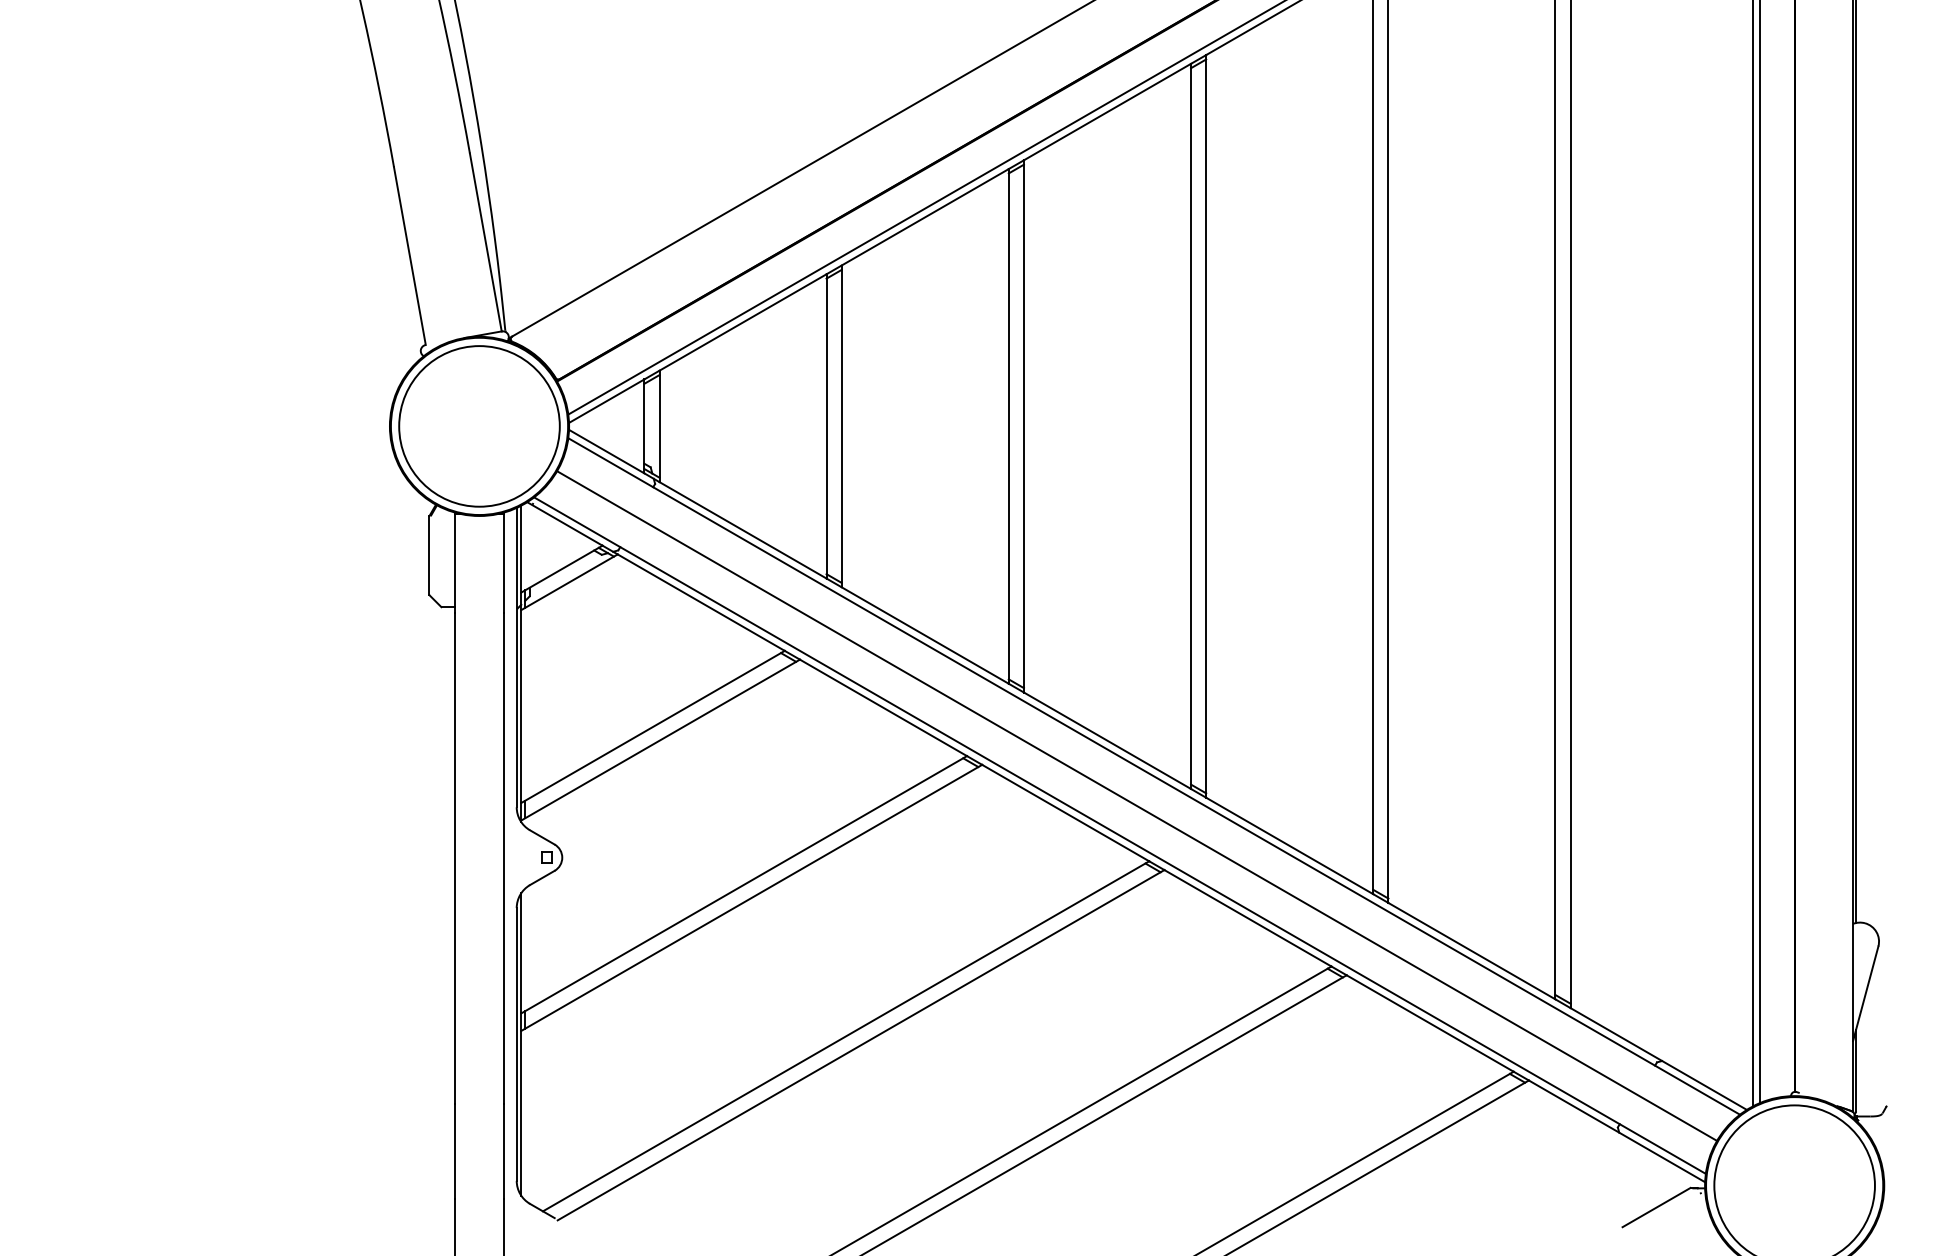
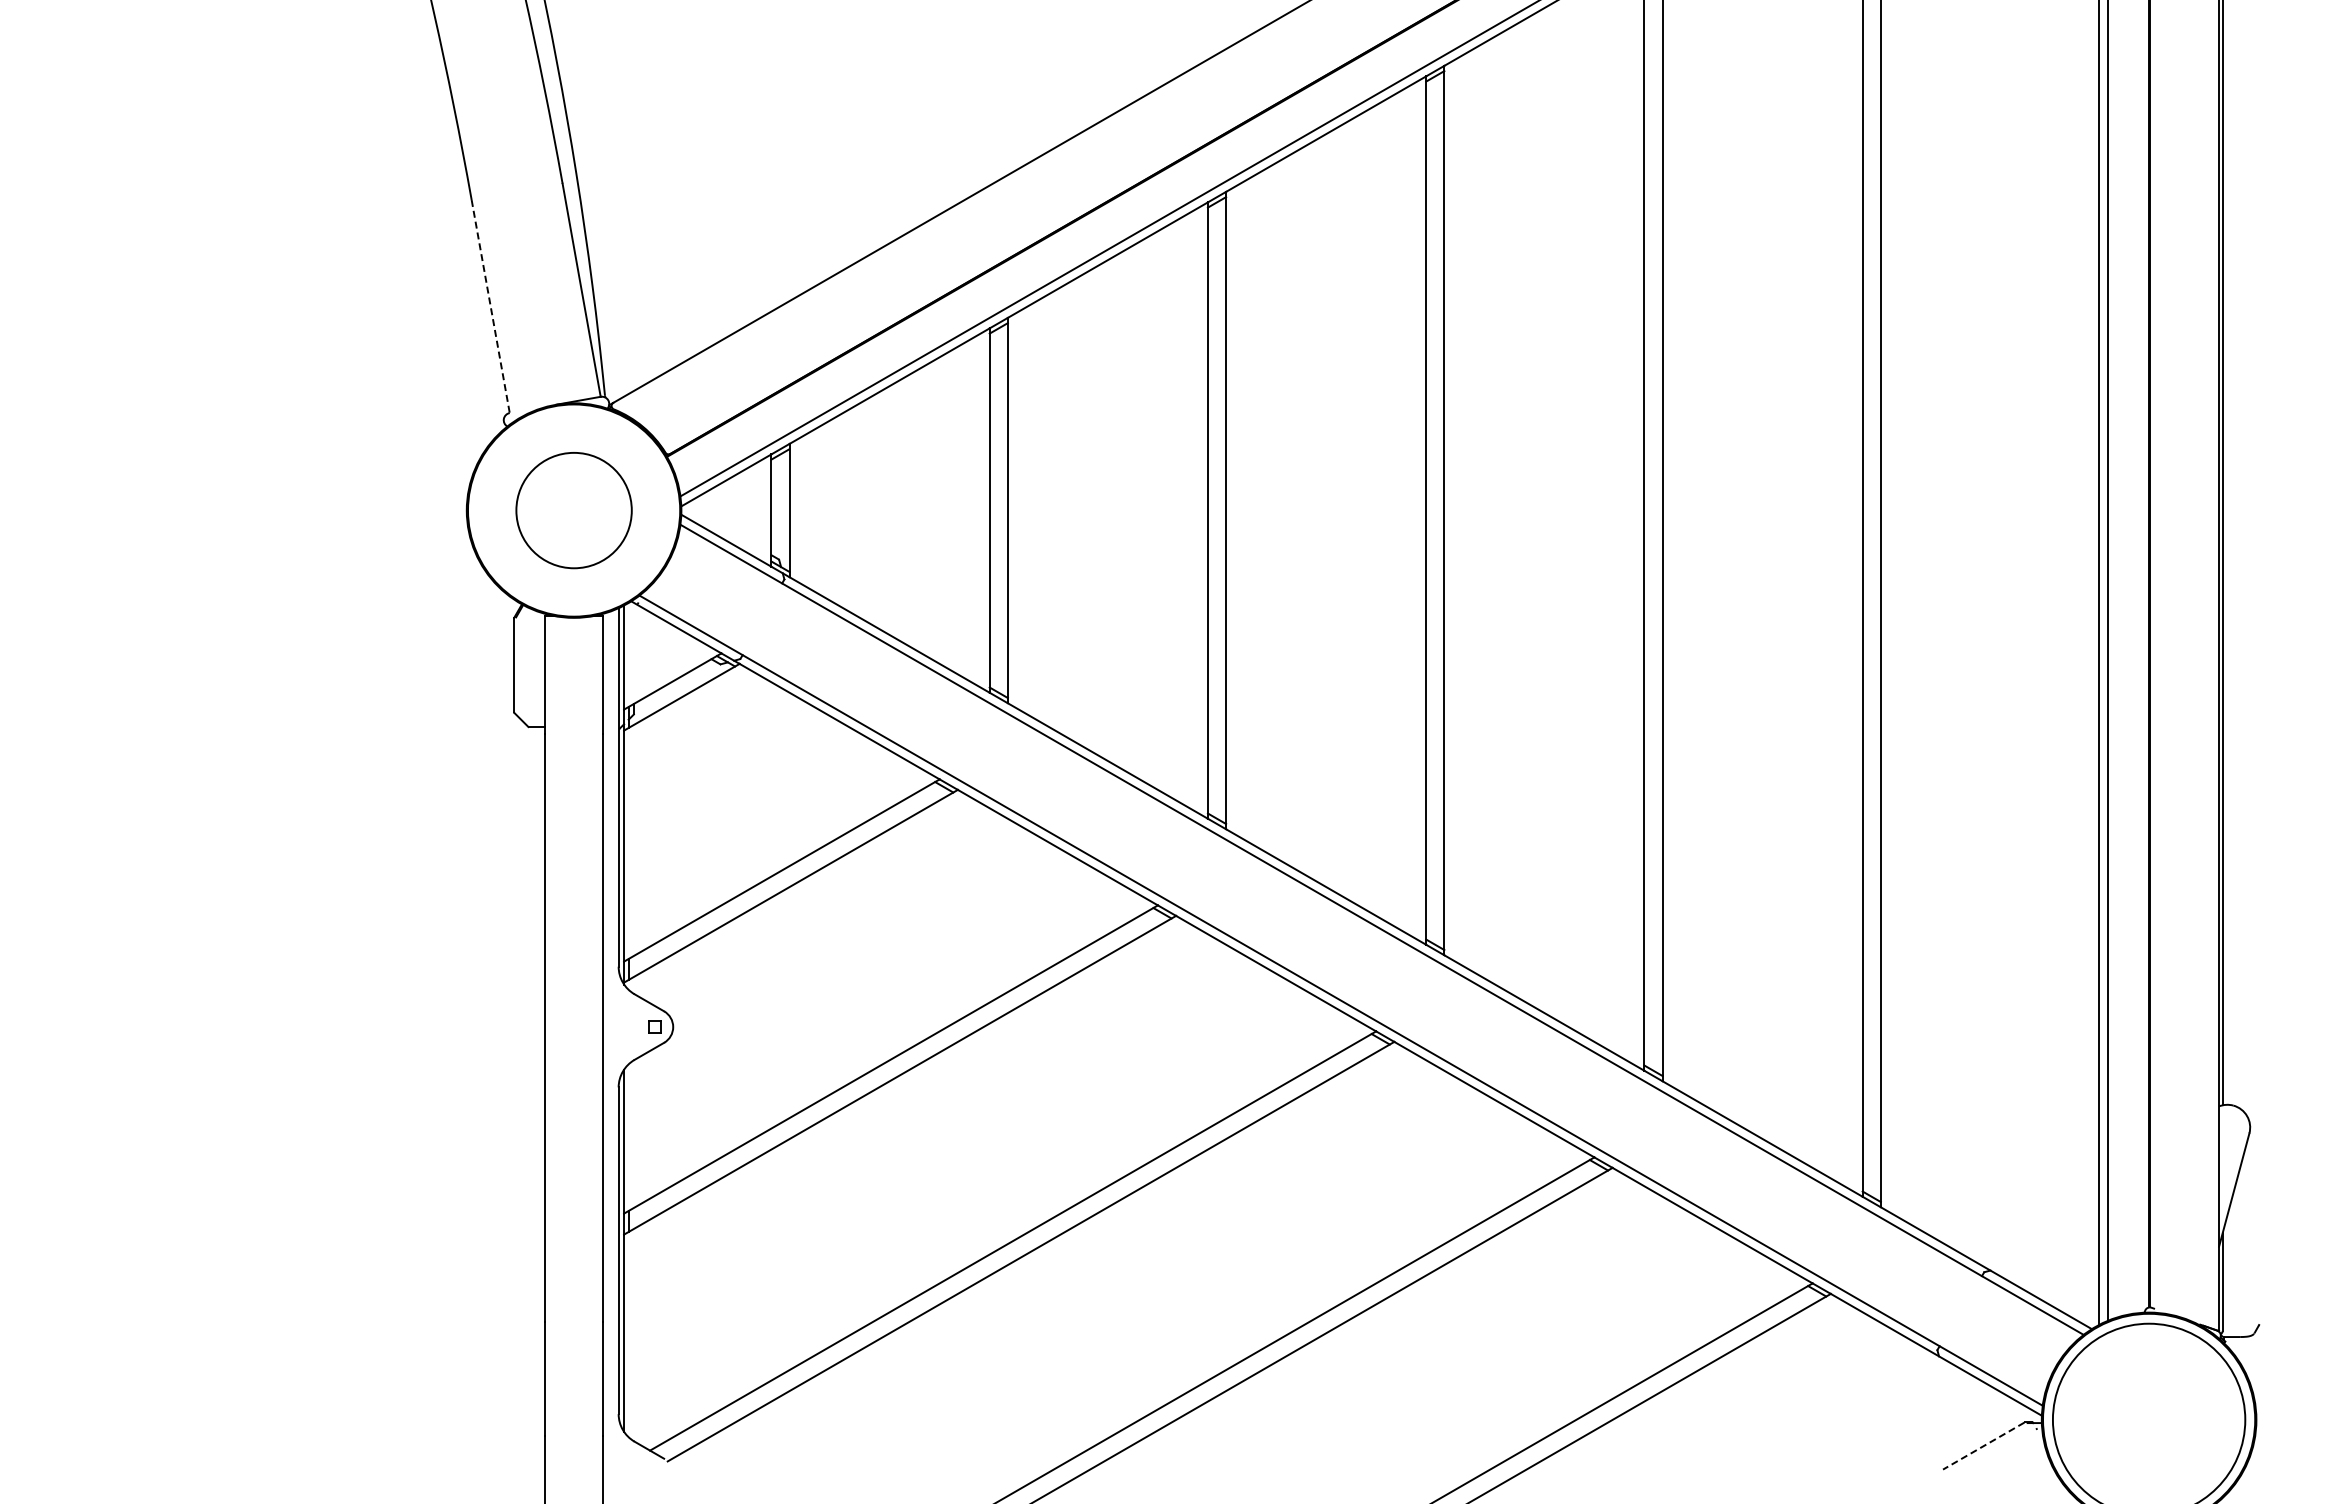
line: (409, 256) -> (490, 307), solid -> dashed
circle: (479, 426) -> (573, 510), size x0.6
line: (1136, 806) -> (1361, 965), removed
line: (1656, 1207) -> (1983, 1446), solid -> dashed

